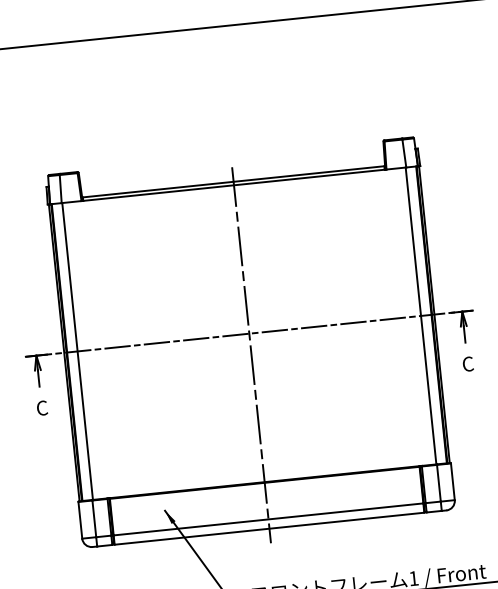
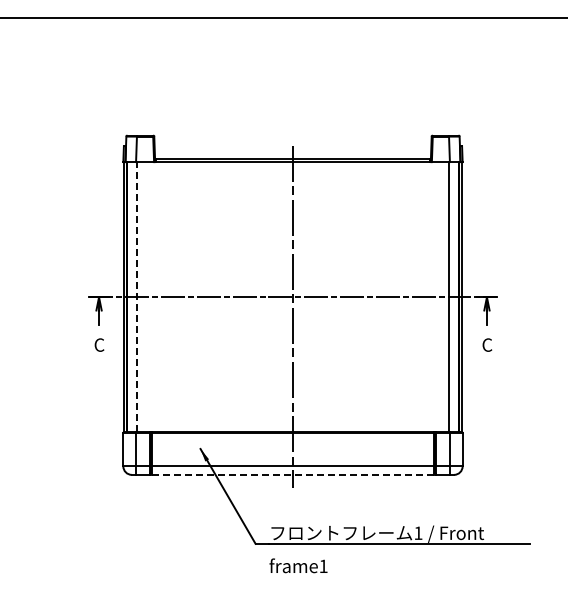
line: (77, 350) -> (136, 296), solid -> dashed
line: (269, 528) -> (293, 474), solid -> dashed

